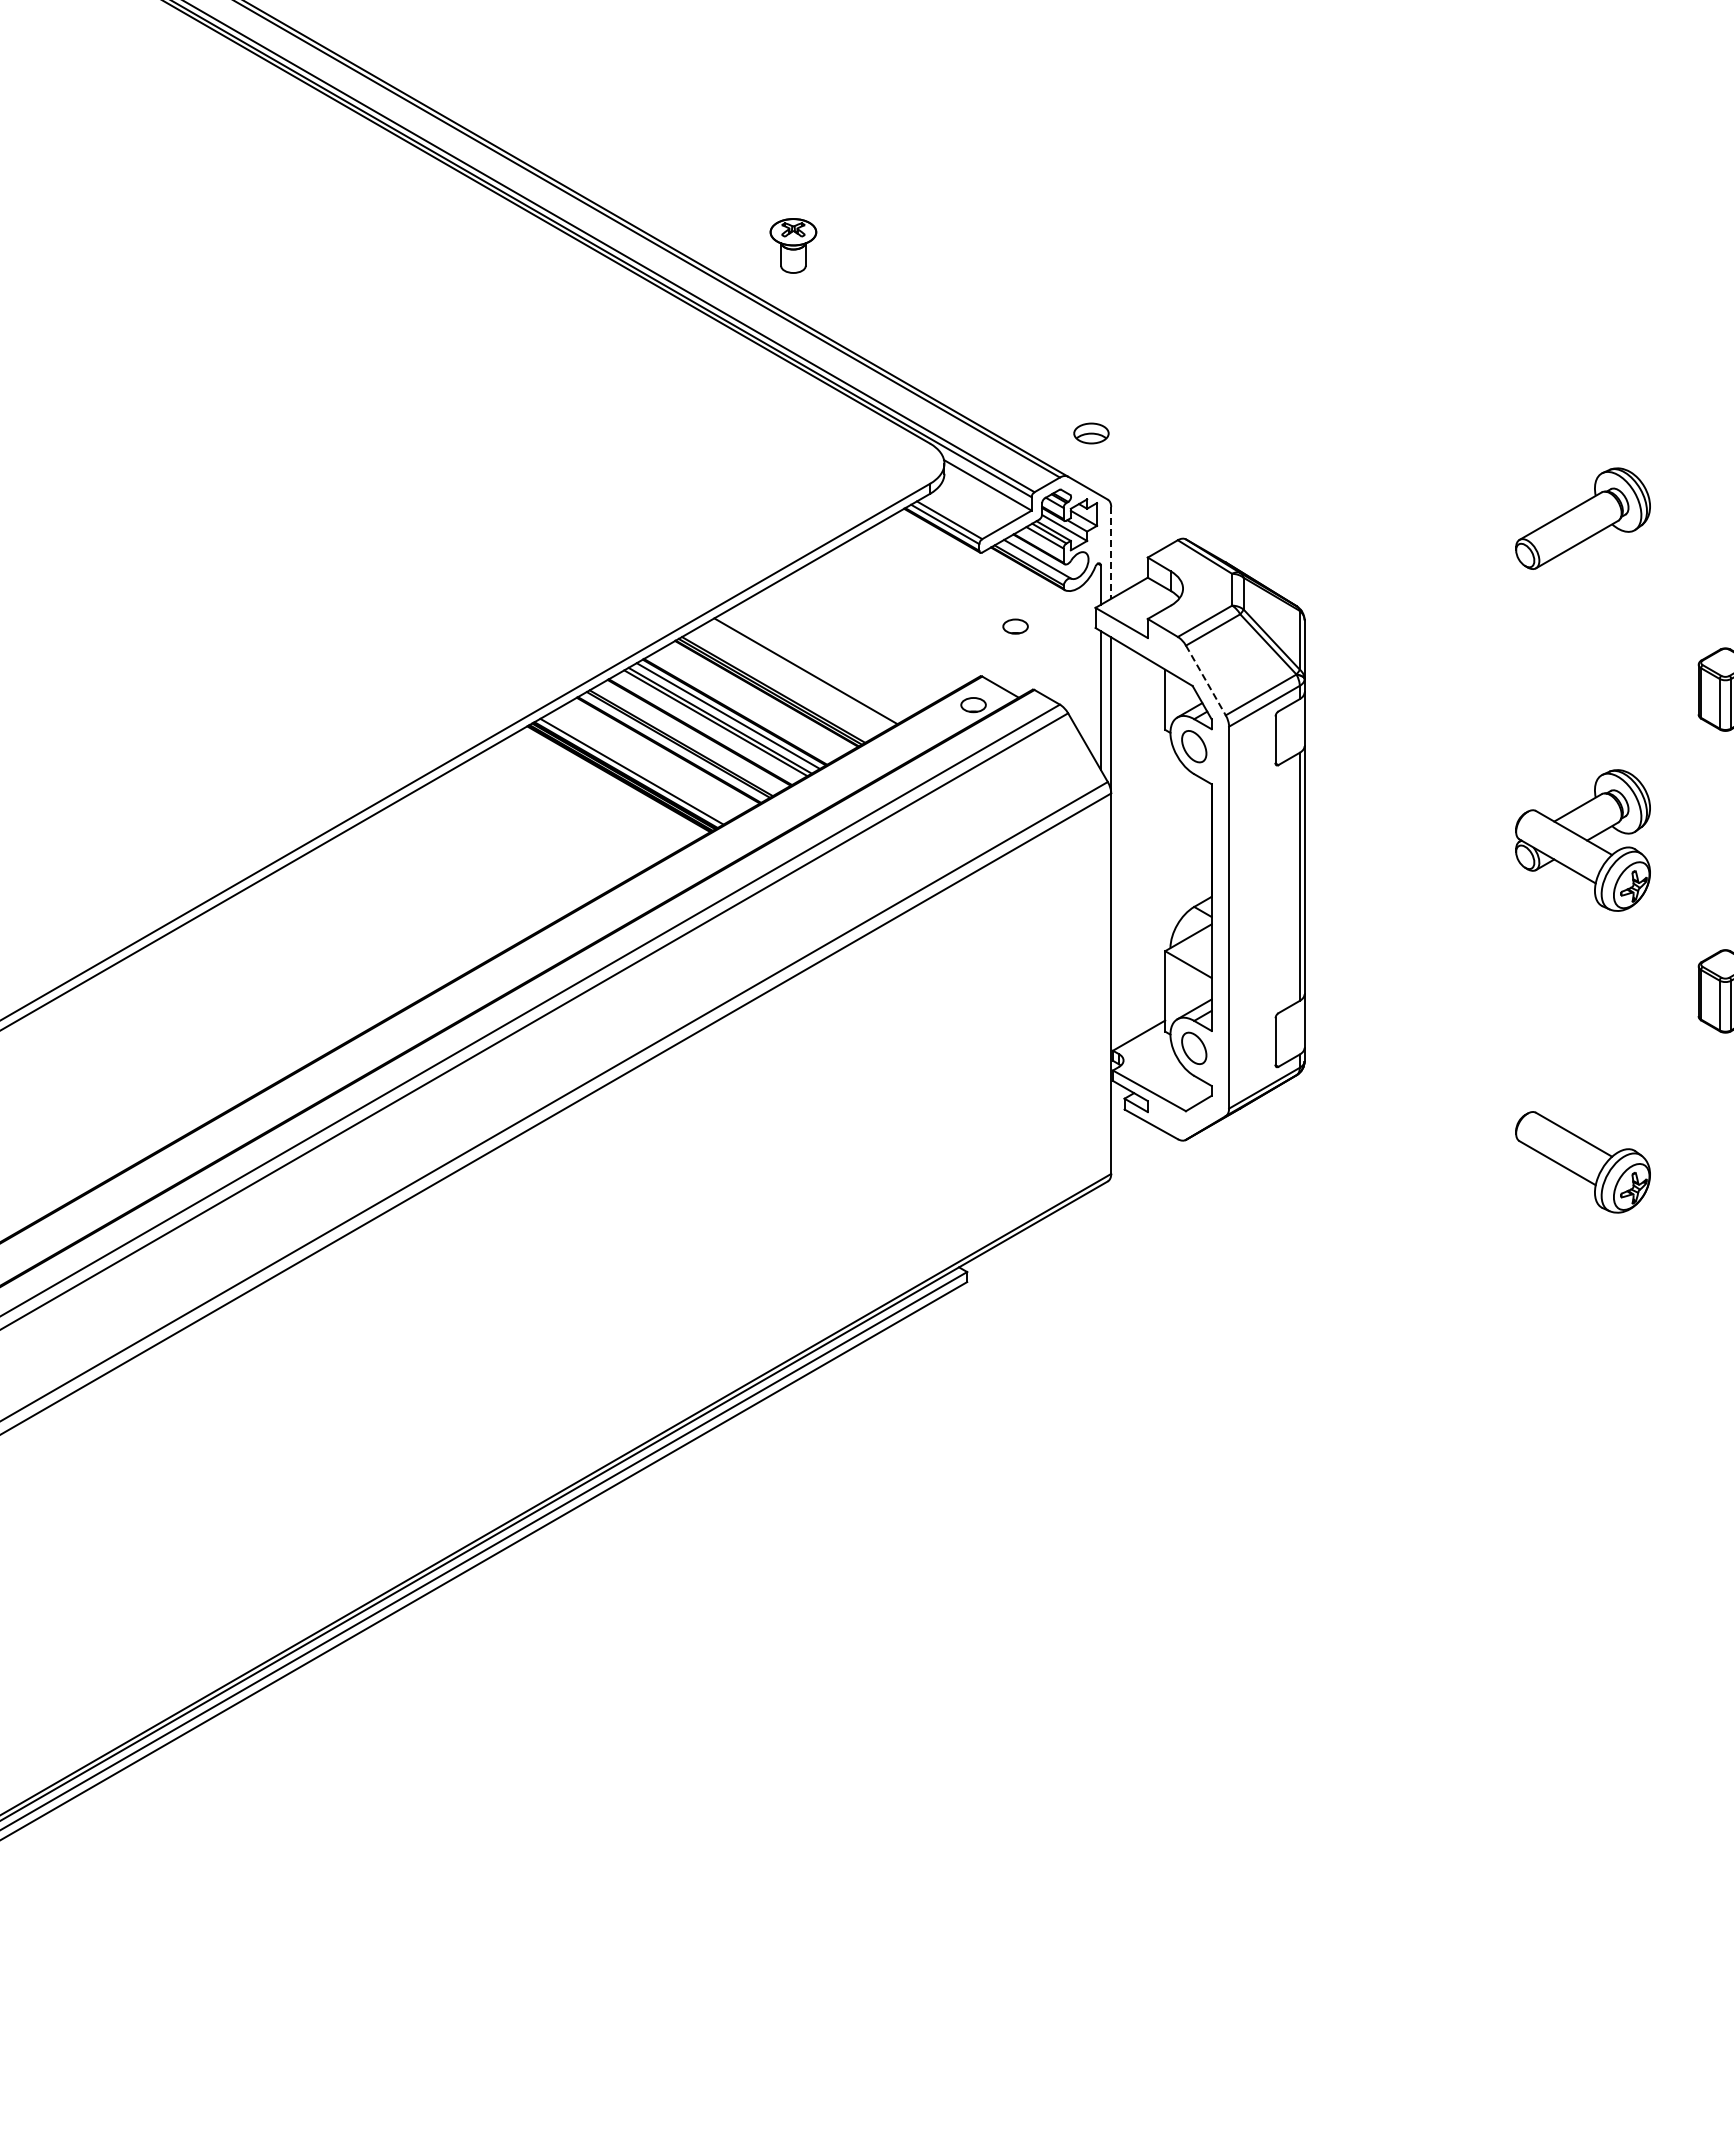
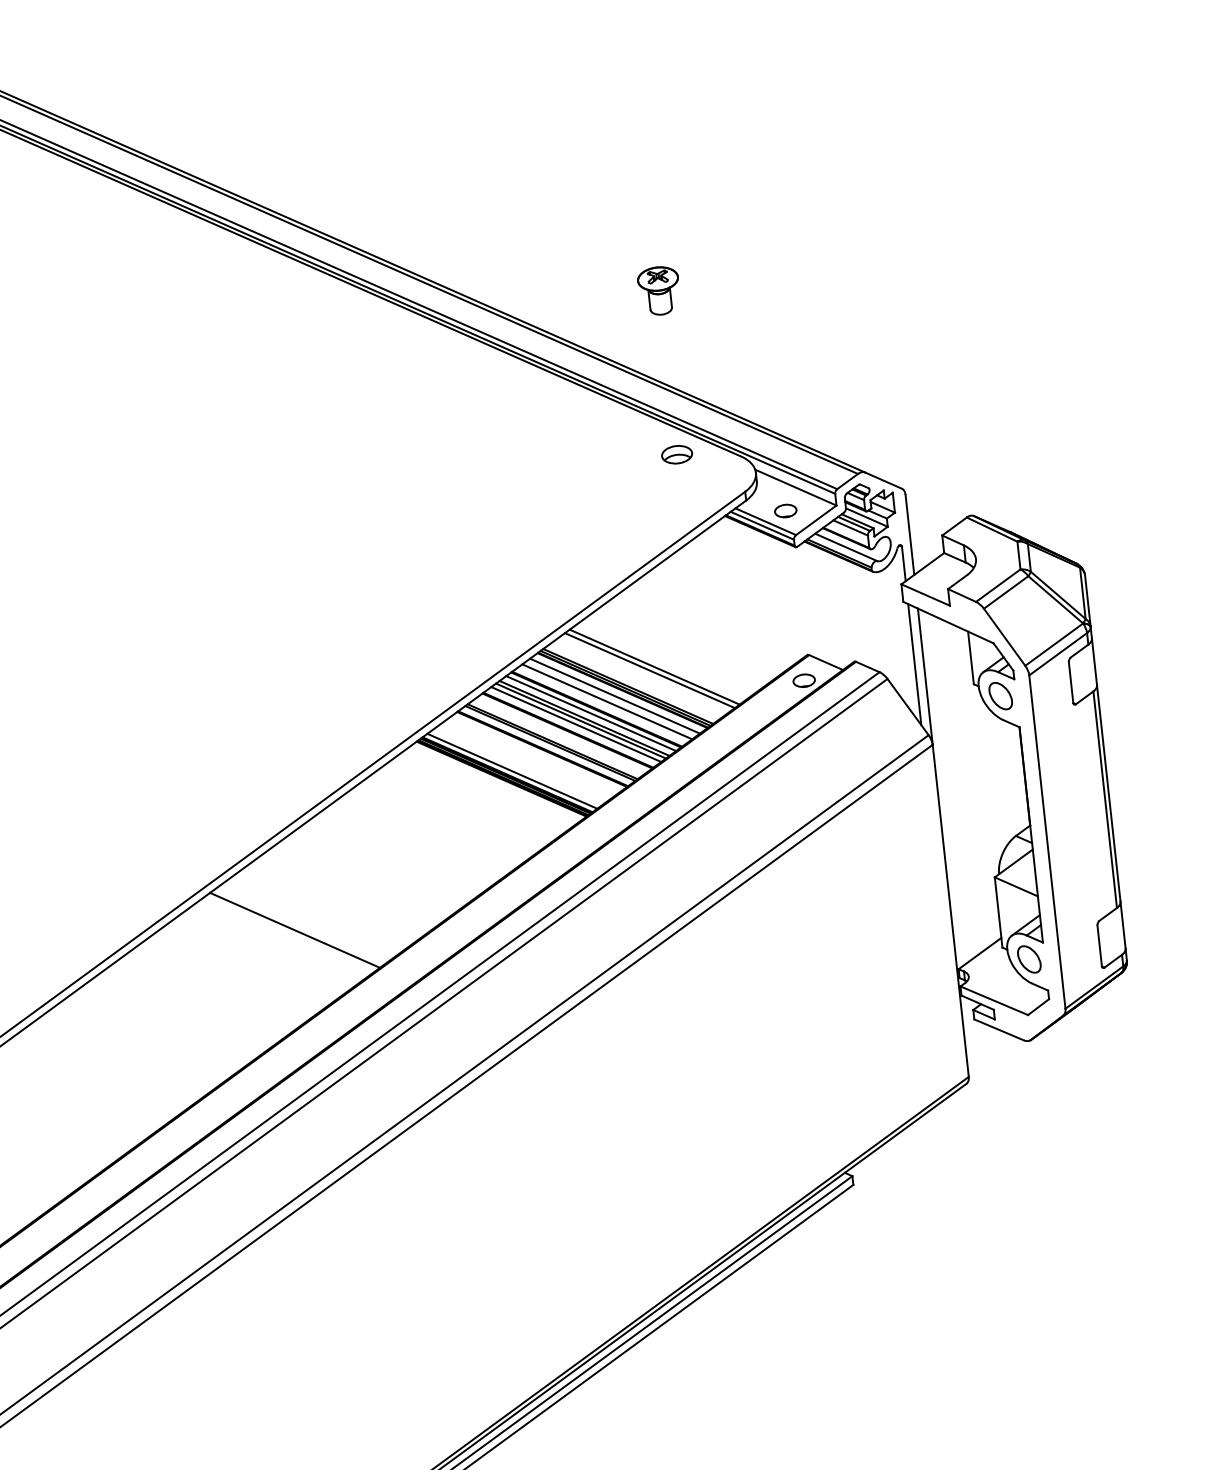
part: (793, 245) -> (659, 290), moved
part: (1091, 433) -> (677, 454), moved
line: (1111, 552) -> (910, 534), dashed -> solid
part: (1015, 626) -> (785, 510), moved
line: (799, 674) -> (649, 670), added
line: (1206, 680) -> (1005, 637), dashed -> solid
line: (757, 699) -> (615, 696), added
line: (747, 704) -> (606, 701), added
line: (709, 726) -> (575, 724), added
line: (365, 924) -> (294, 929), added

